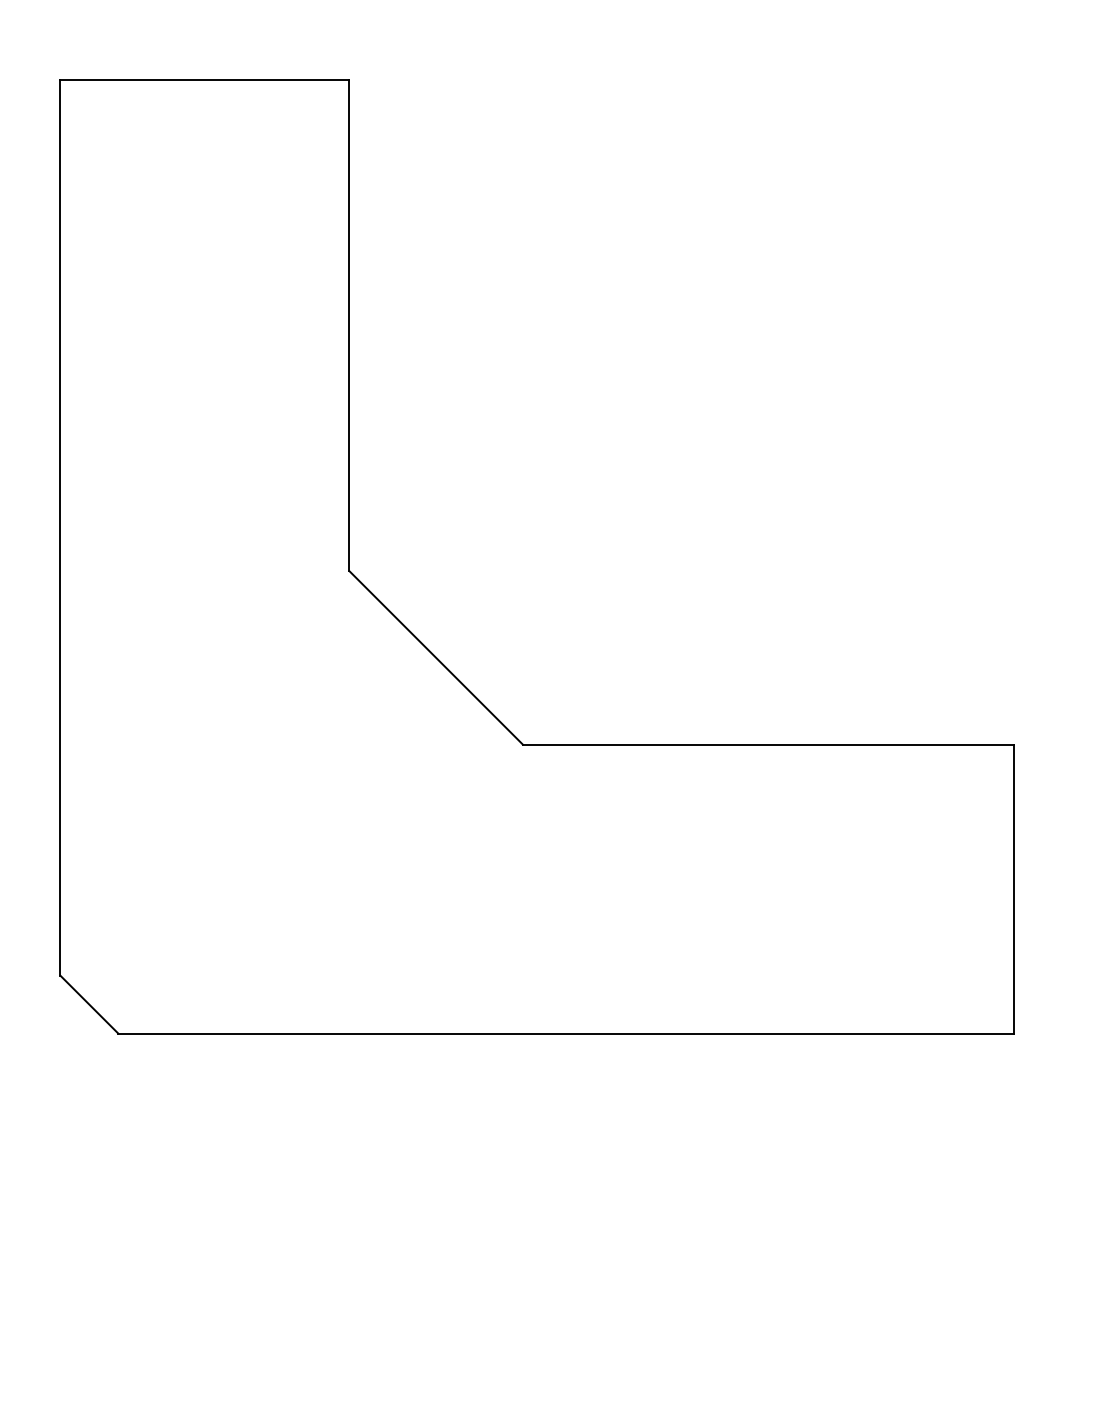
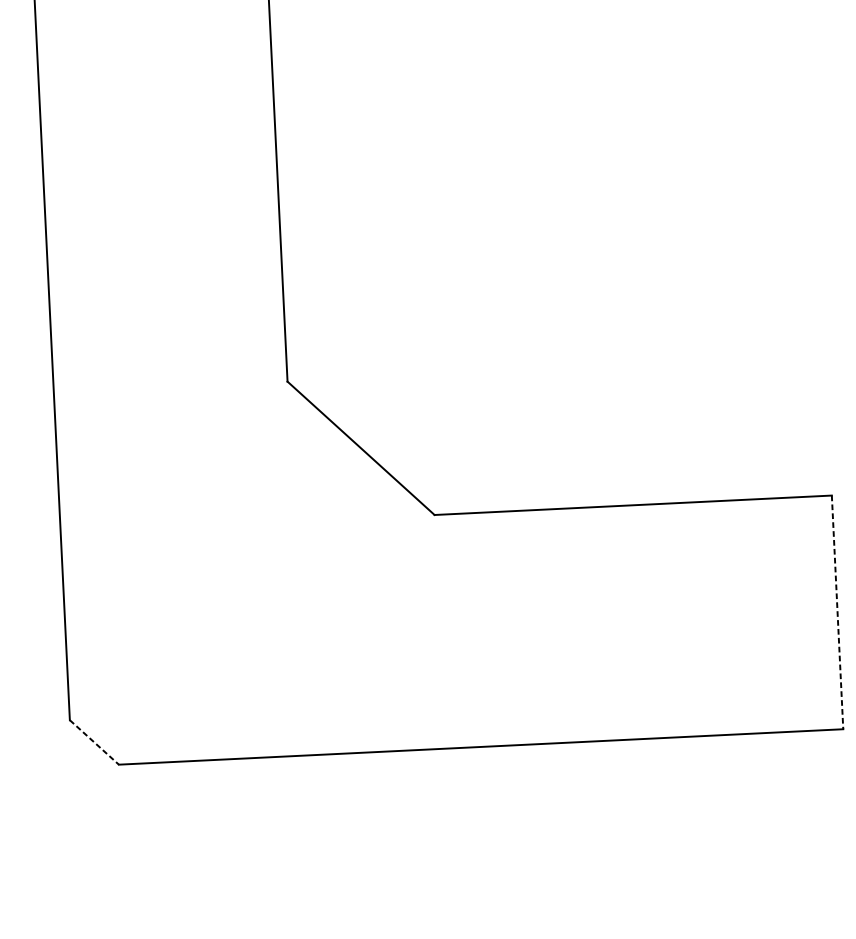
line: (1014, 889) -> (837, 612), solid -> dashed
line: (89, 1004) -> (94, 742), solid -> dashed

